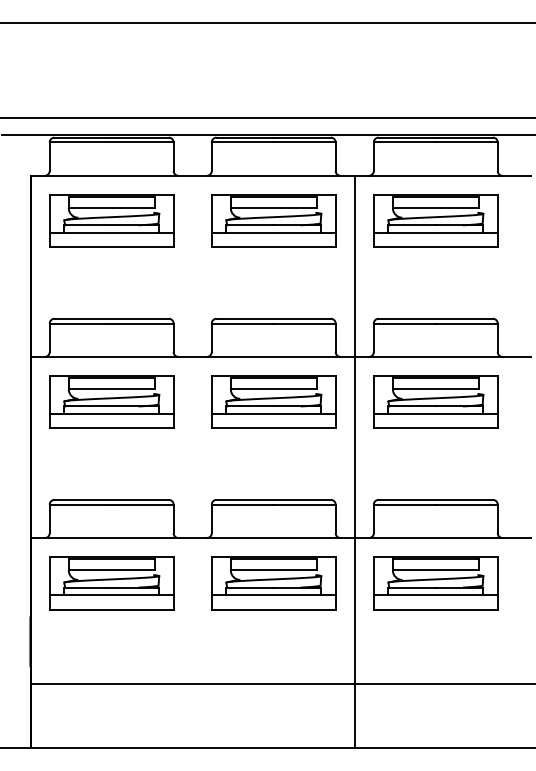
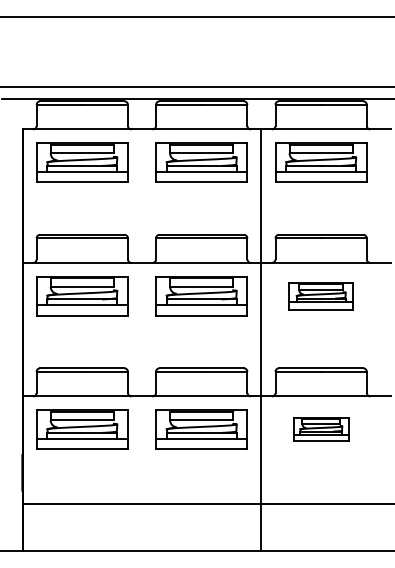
part: (436, 402) -> (321, 296), size x0.7
part: (436, 582) -> (321, 429), size x0.6

